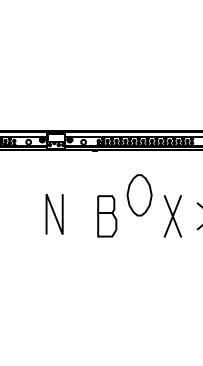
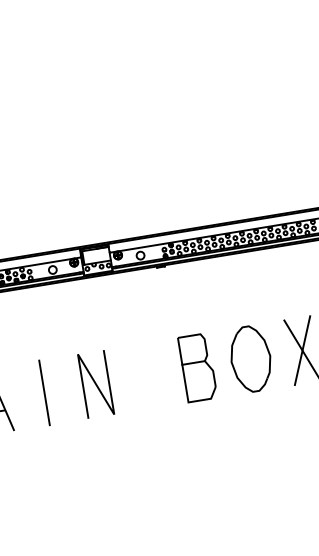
part: (139, 195) -> (250, 359), moved
line: (54, 214) -> (95, 384), moved
line: (11, 216) -> (44, 393), added

